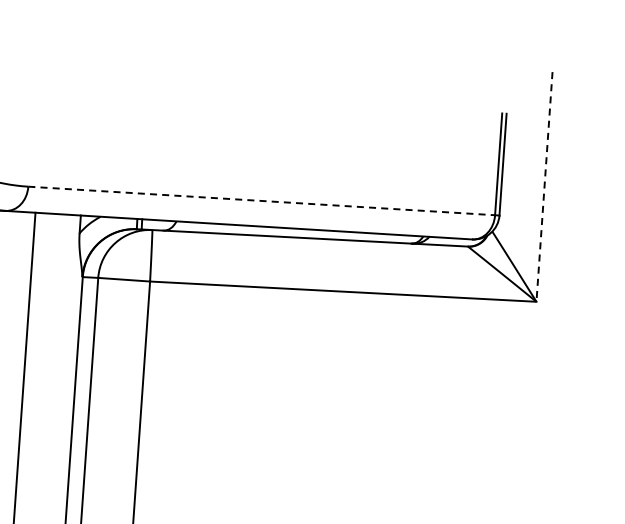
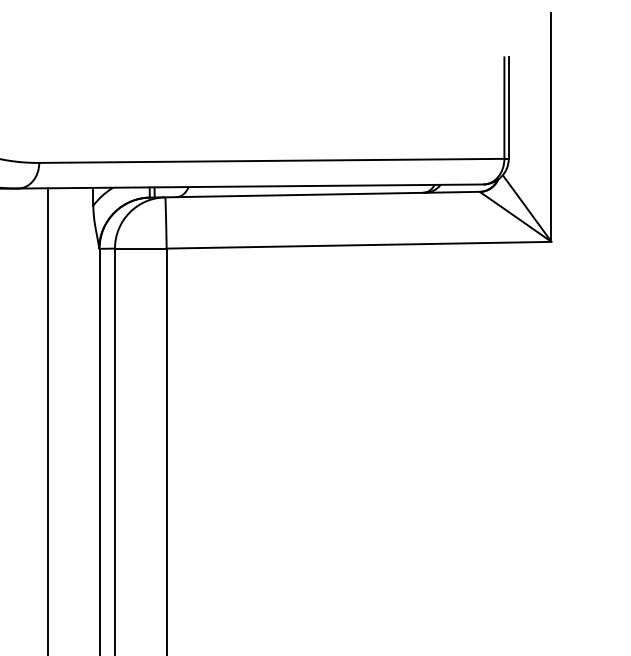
line: (544, 187) -> (551, 127), dashed -> solid
line: (261, 200) -> (271, 160), dashed -> solid

